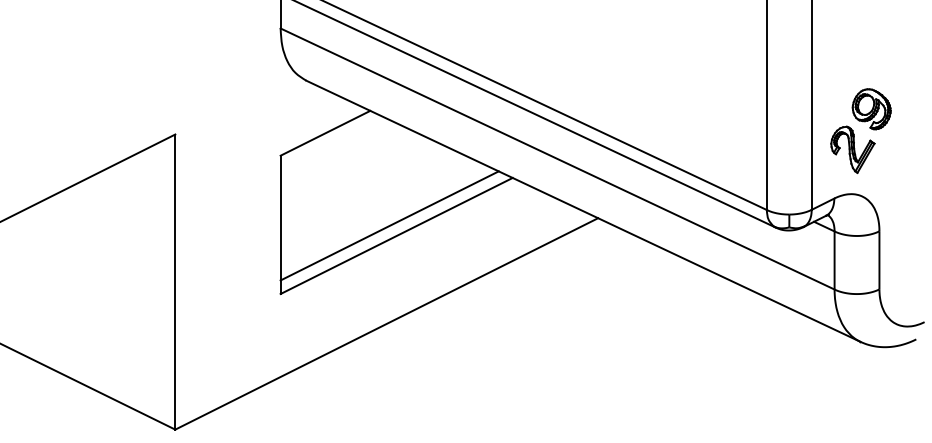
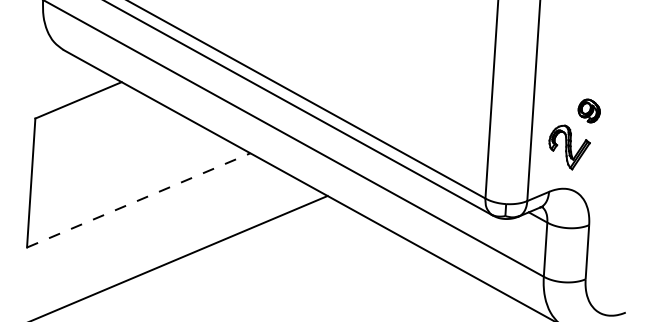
part: (871, 109) -> (589, 111), size x0.6
line: (389, 225) -> (132, 190), removed
line: (396, 235) -> (138, 199), solid -> dashed

